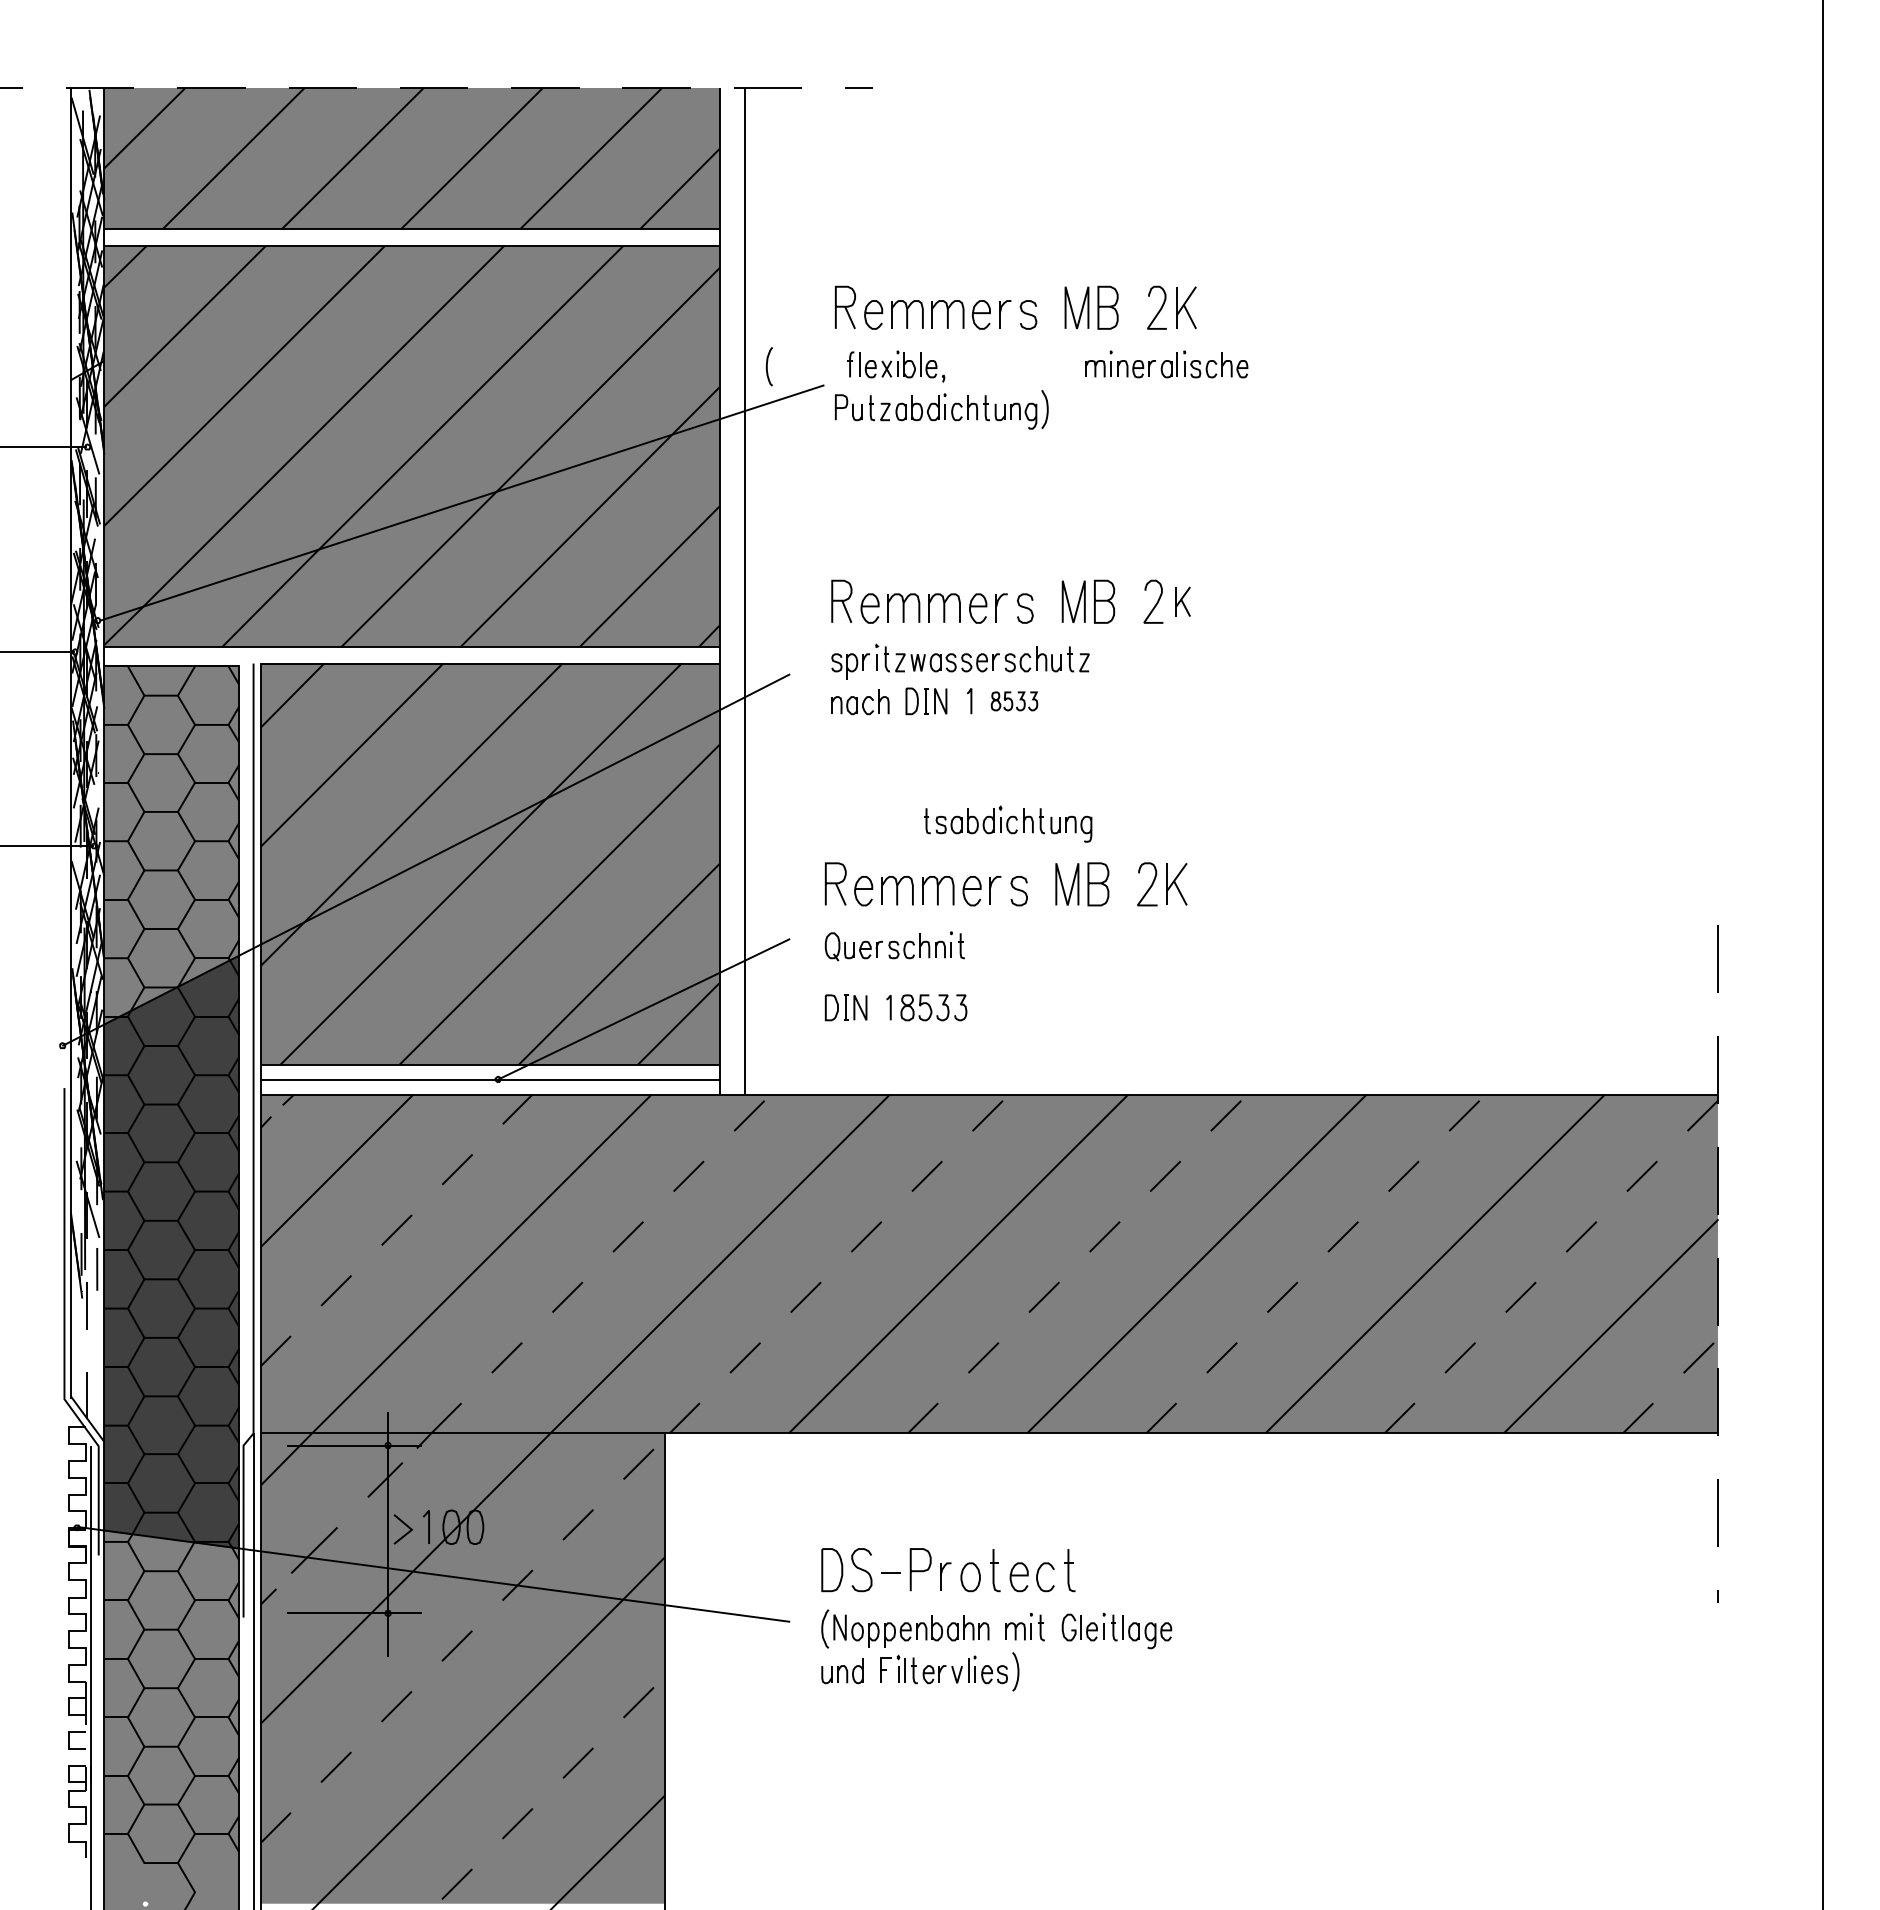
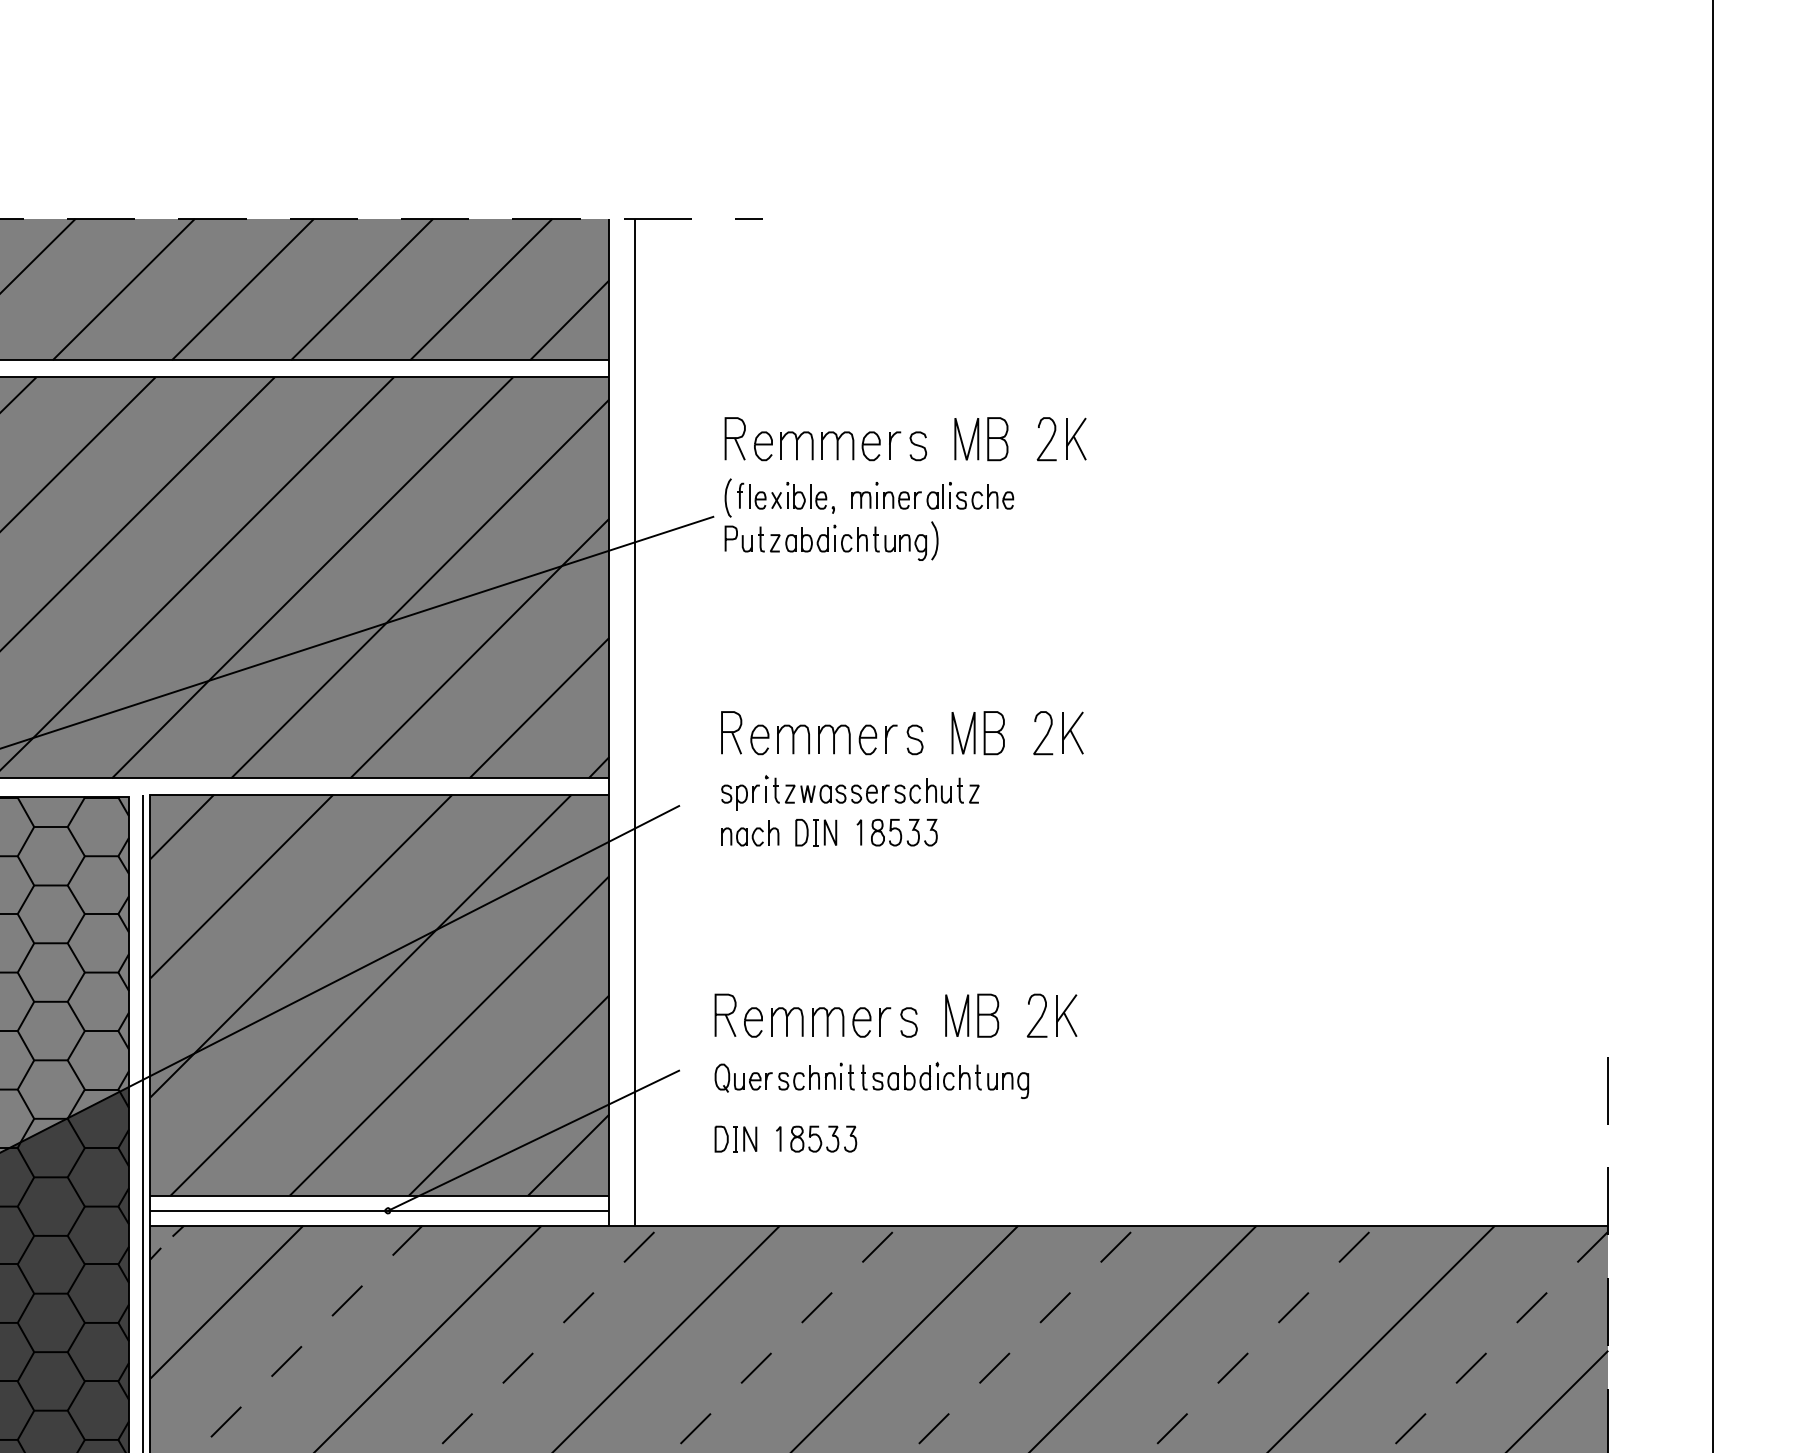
part: (1166, 364) -> (932, 495), moved
curve: (767, 366) -> (726, 497), moved
part: (1182, 601) -> (1072, 732), size x1.43
part: (1014, 701) -> (904, 832), size x1.43
part: (1008, 823) -> (945, 1079), moved

